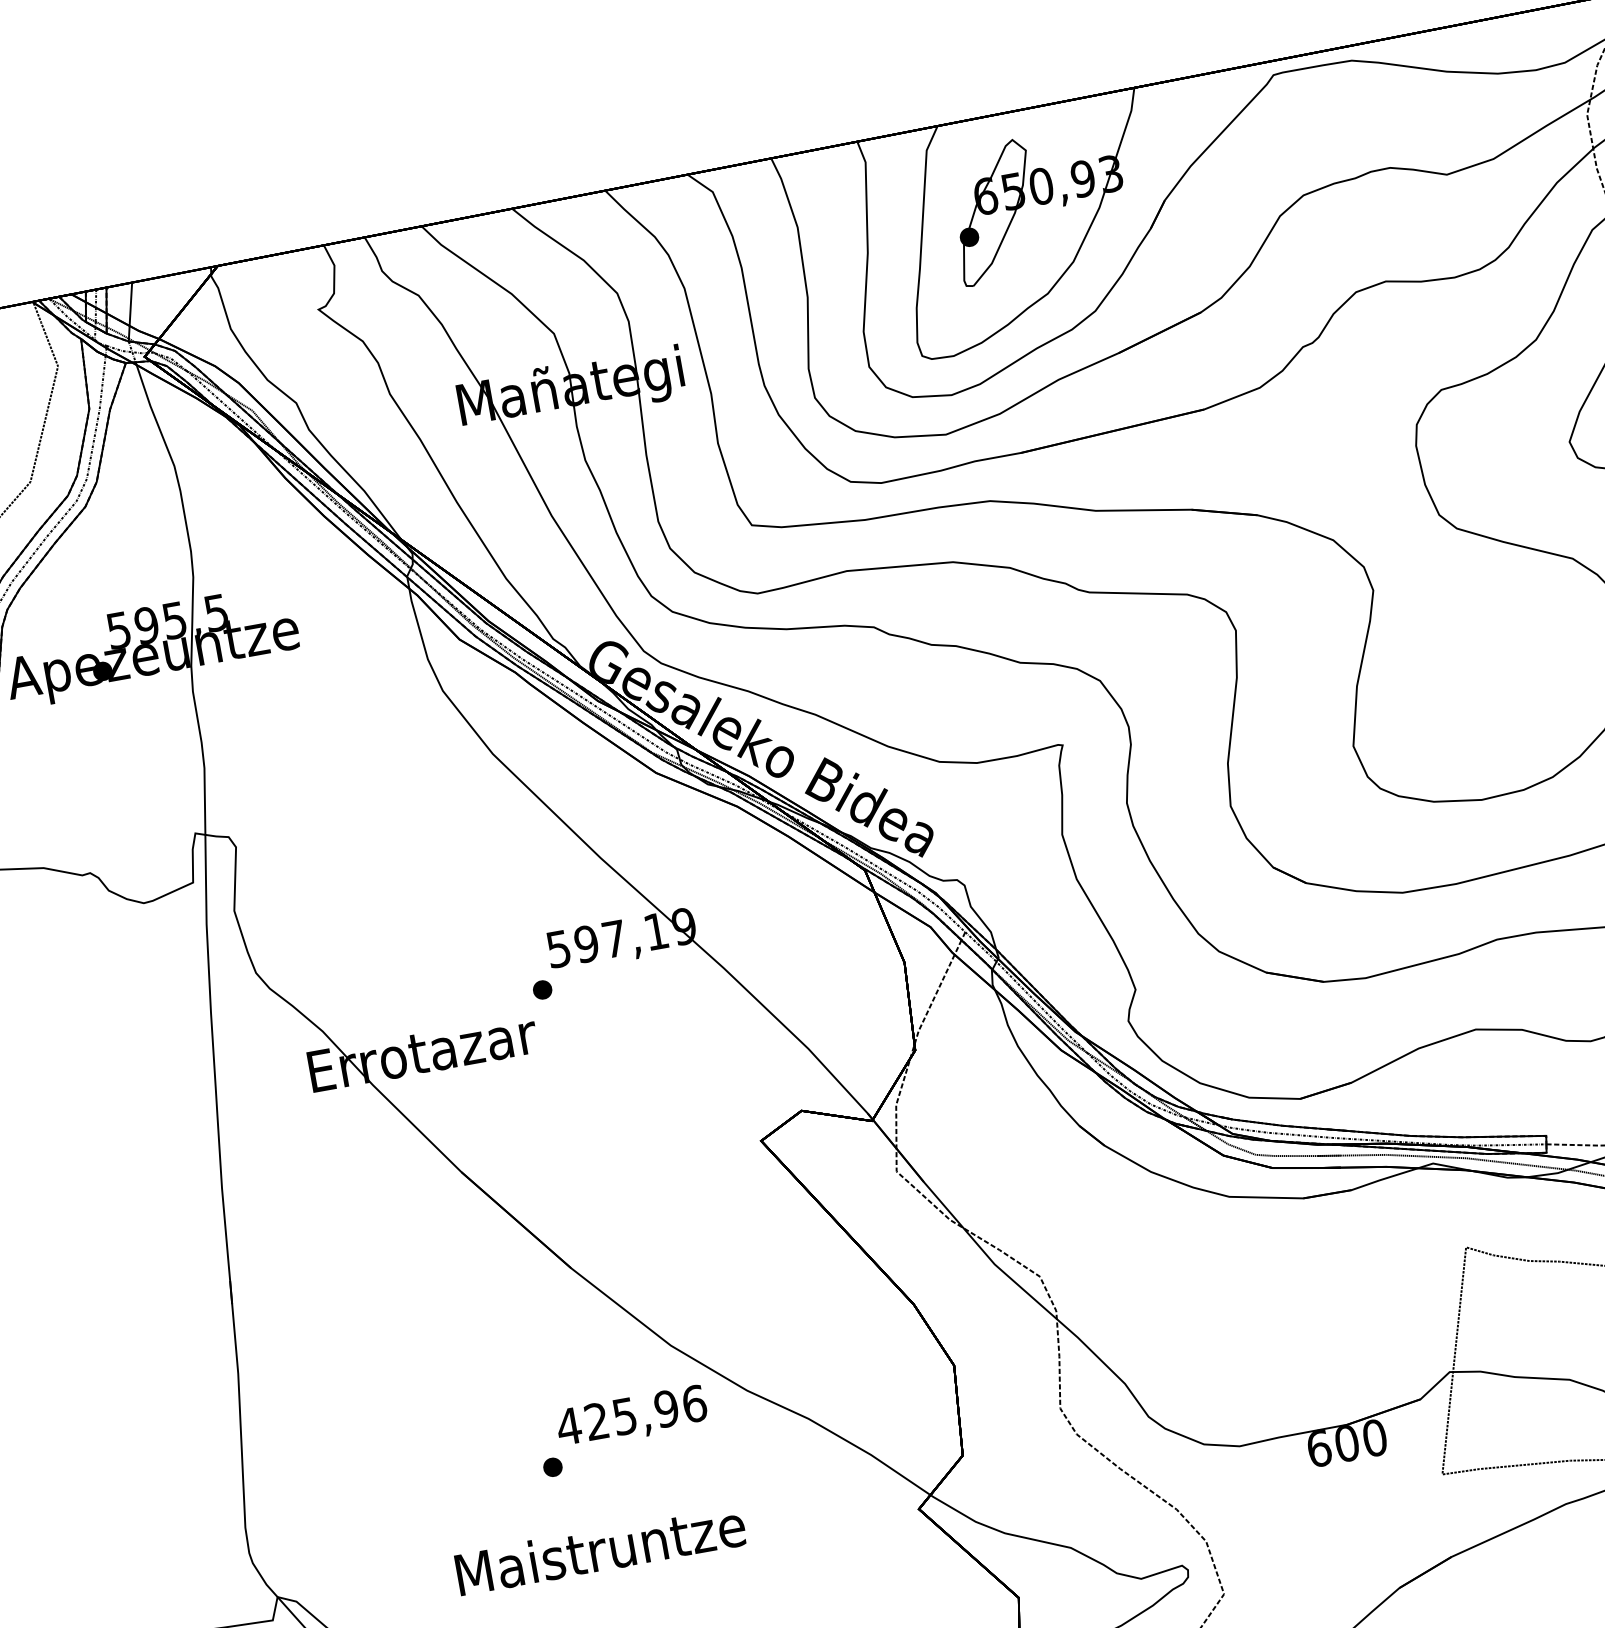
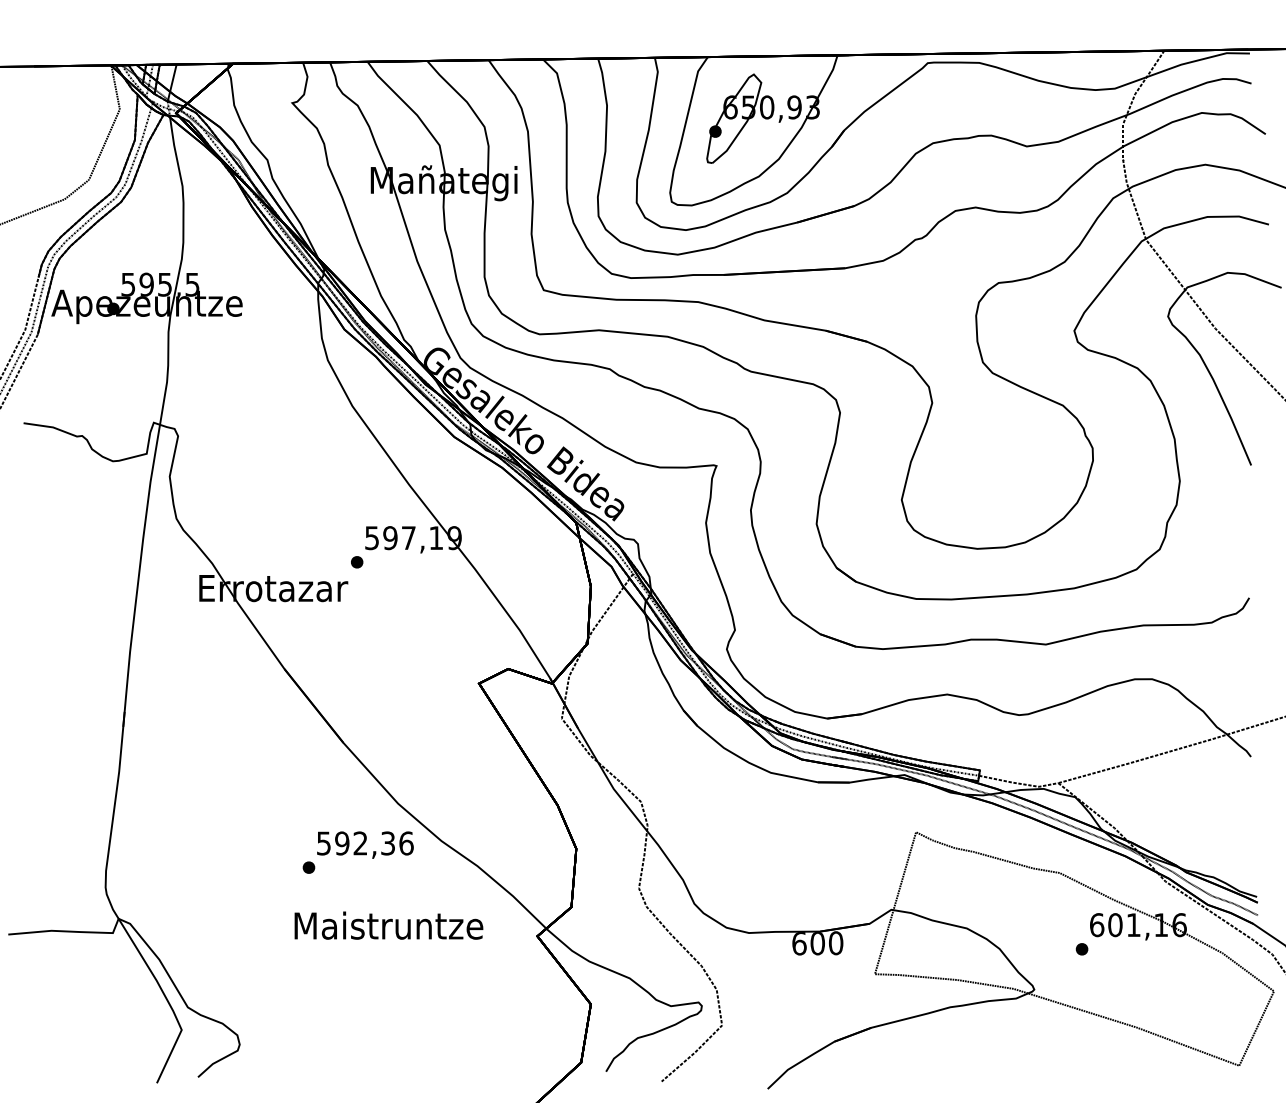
text: (617, 1417) -> (355, 843), 425,96 -> 592,36
text: (599, 1549) -> (388, 925), moved

